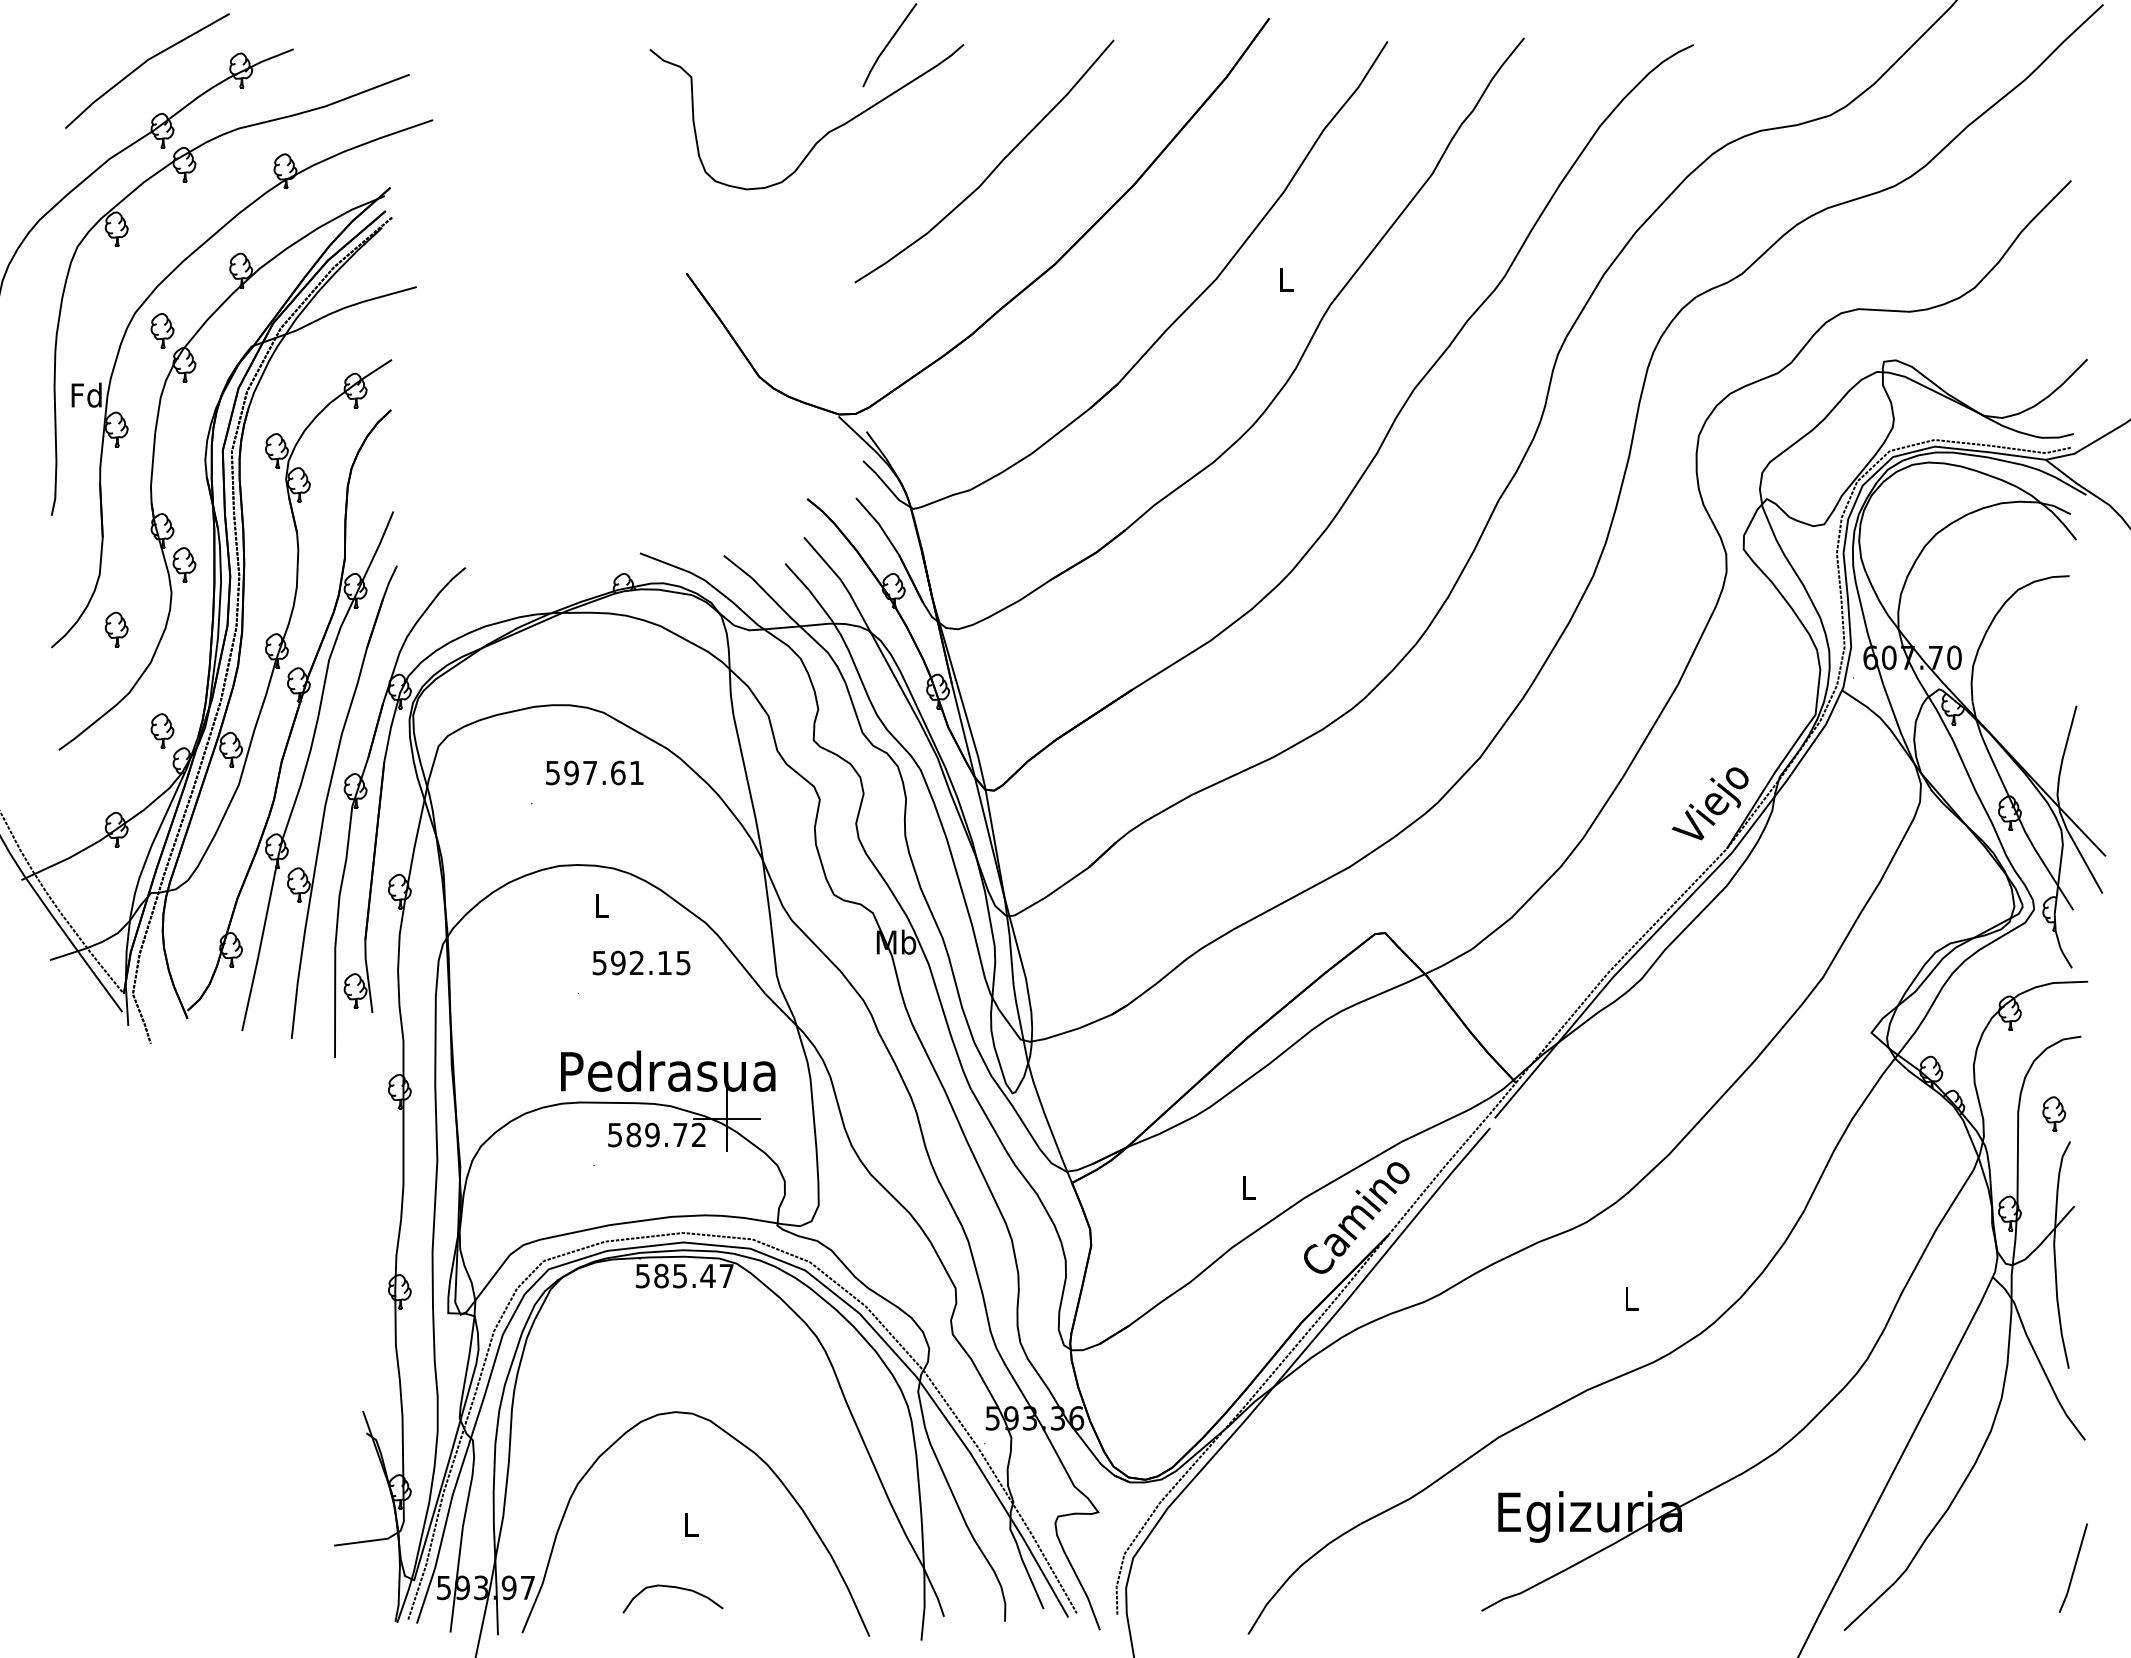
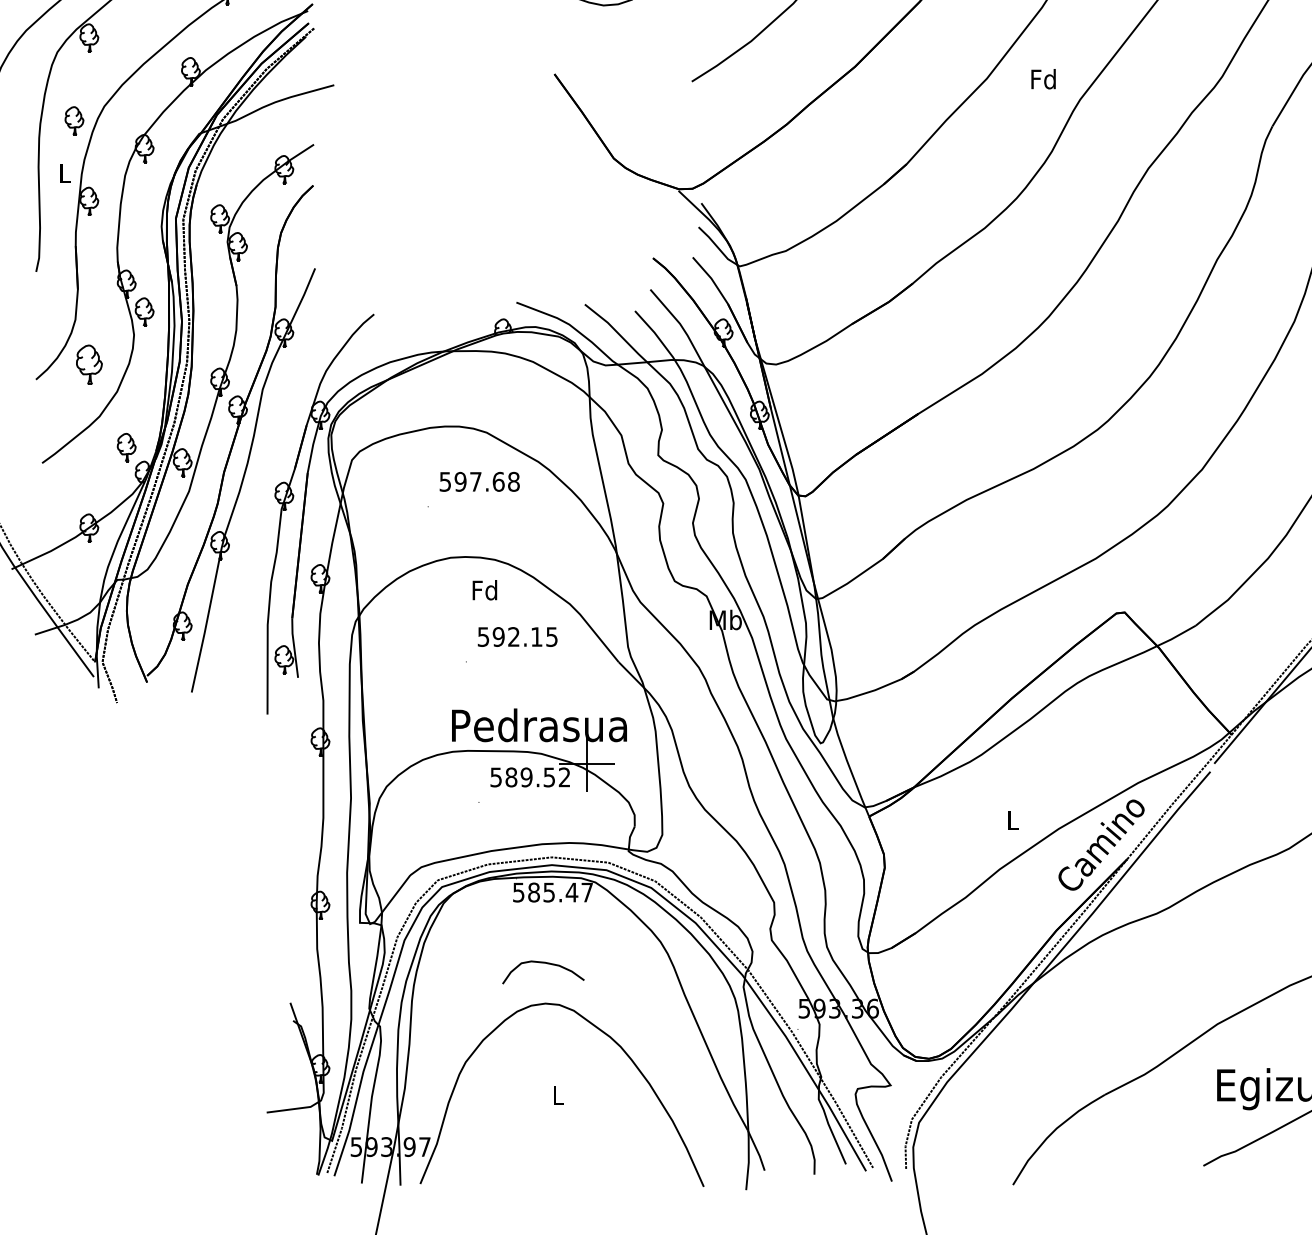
text: (1285, 279) -> (1043, 79), L -> Fd
part: (162, 330) -> (74, 120), moved
text: (86, 394) -> (64, 172), Fd -> L
part: (116, 629) -> (89, 364), size x1.4
text: (636, 772) -> (513, 481), 597.61 -> 597.68
part: (328, 797) -> (262, 501), removed
text: (601, 905) -> (485, 590), L -> Fd
text: (680, 1135) -> (549, 777), 589.72 -> 589.52
curve: (675, 1588) -> (545, 963), moved

